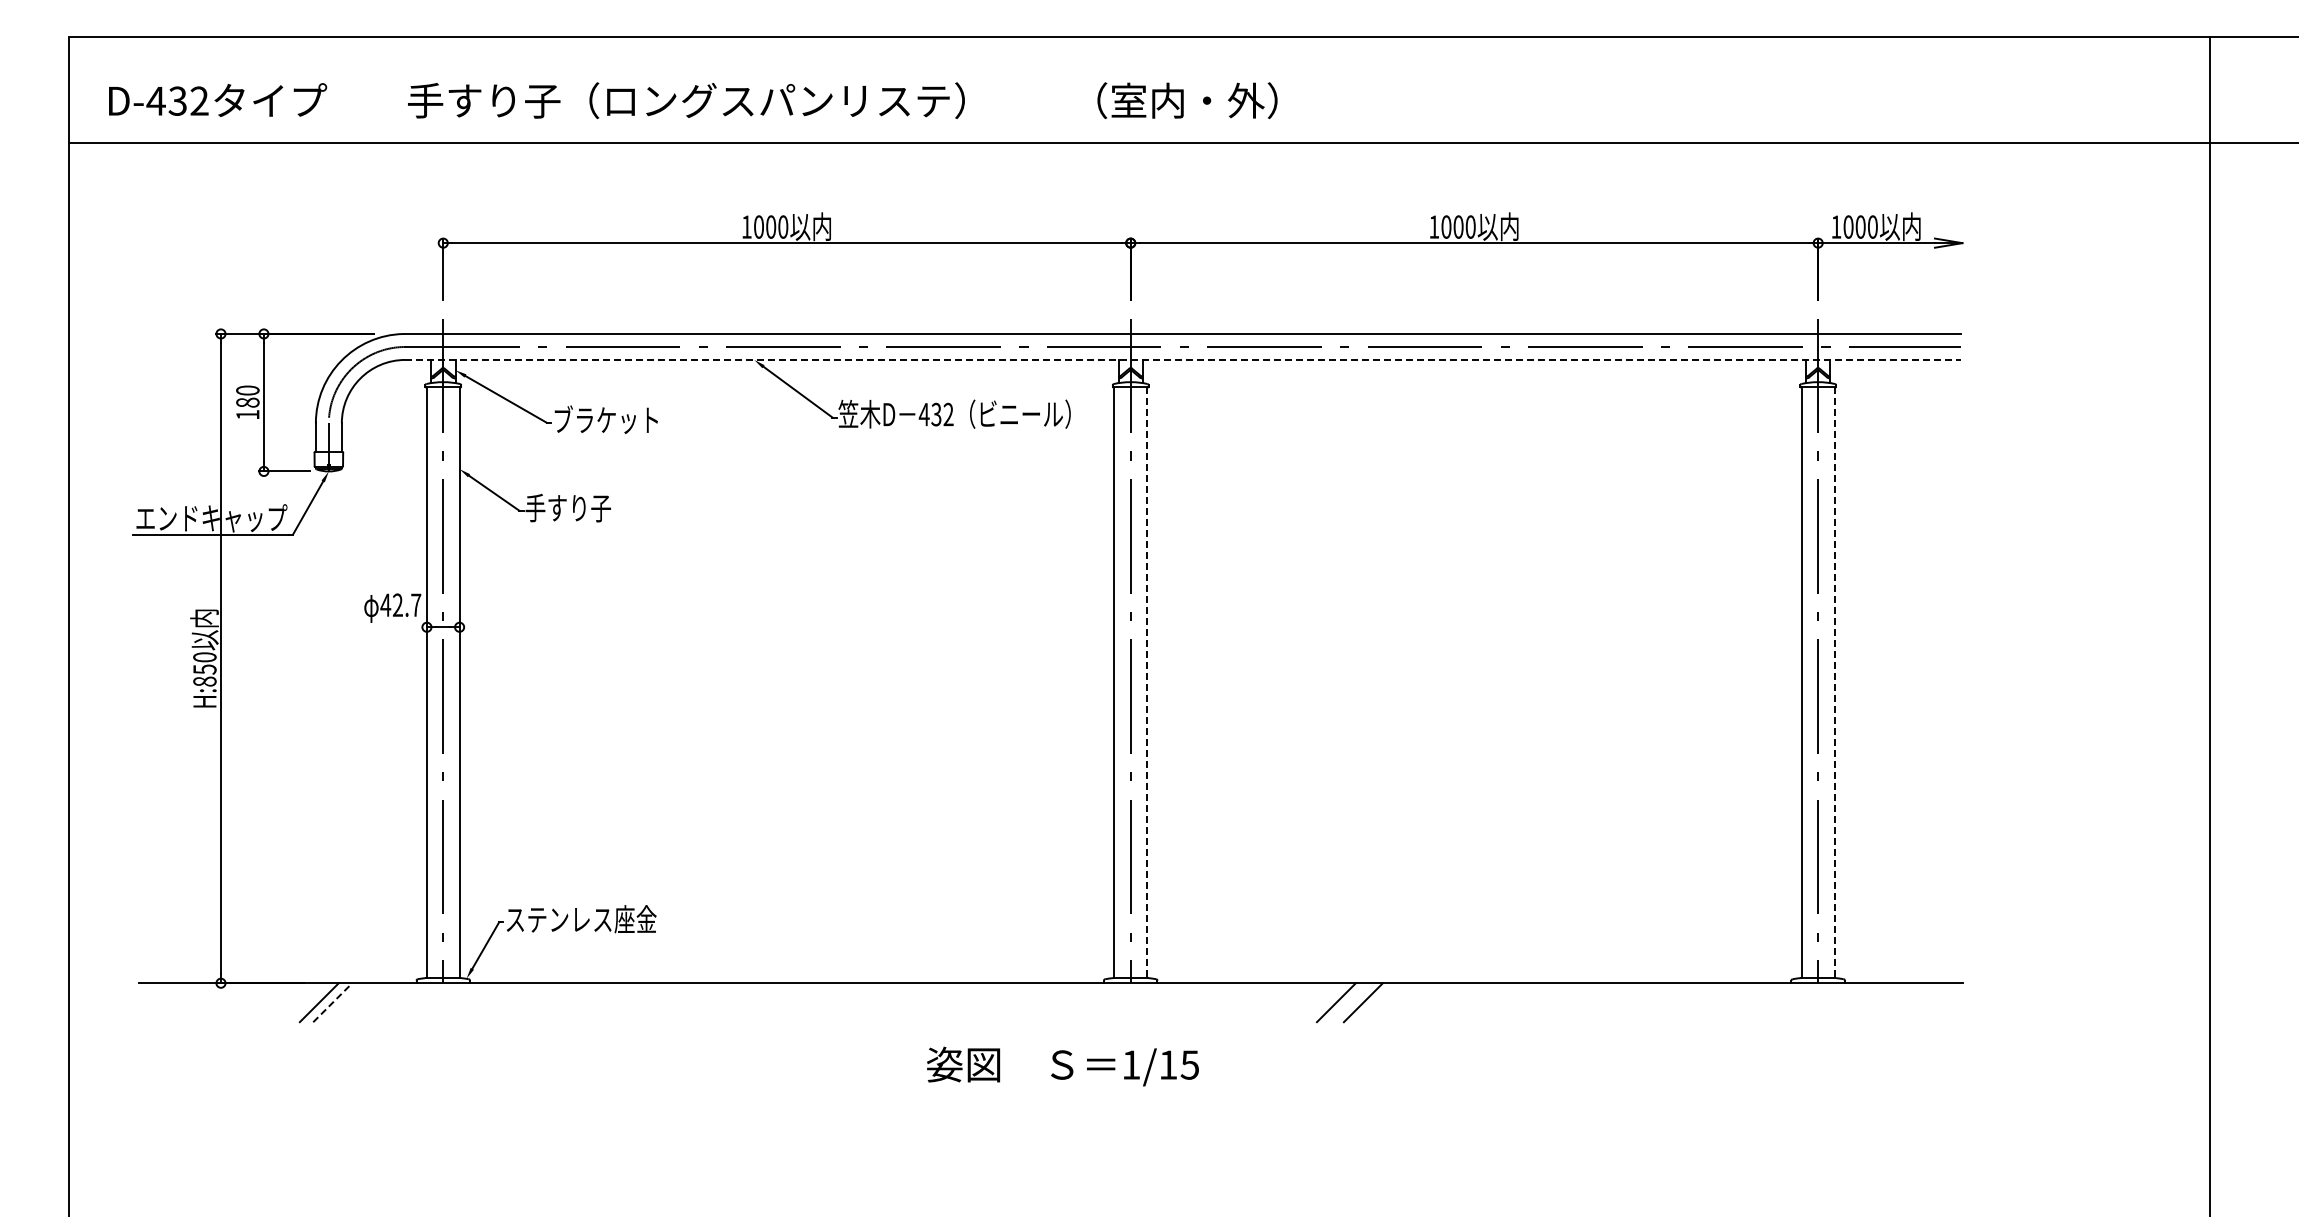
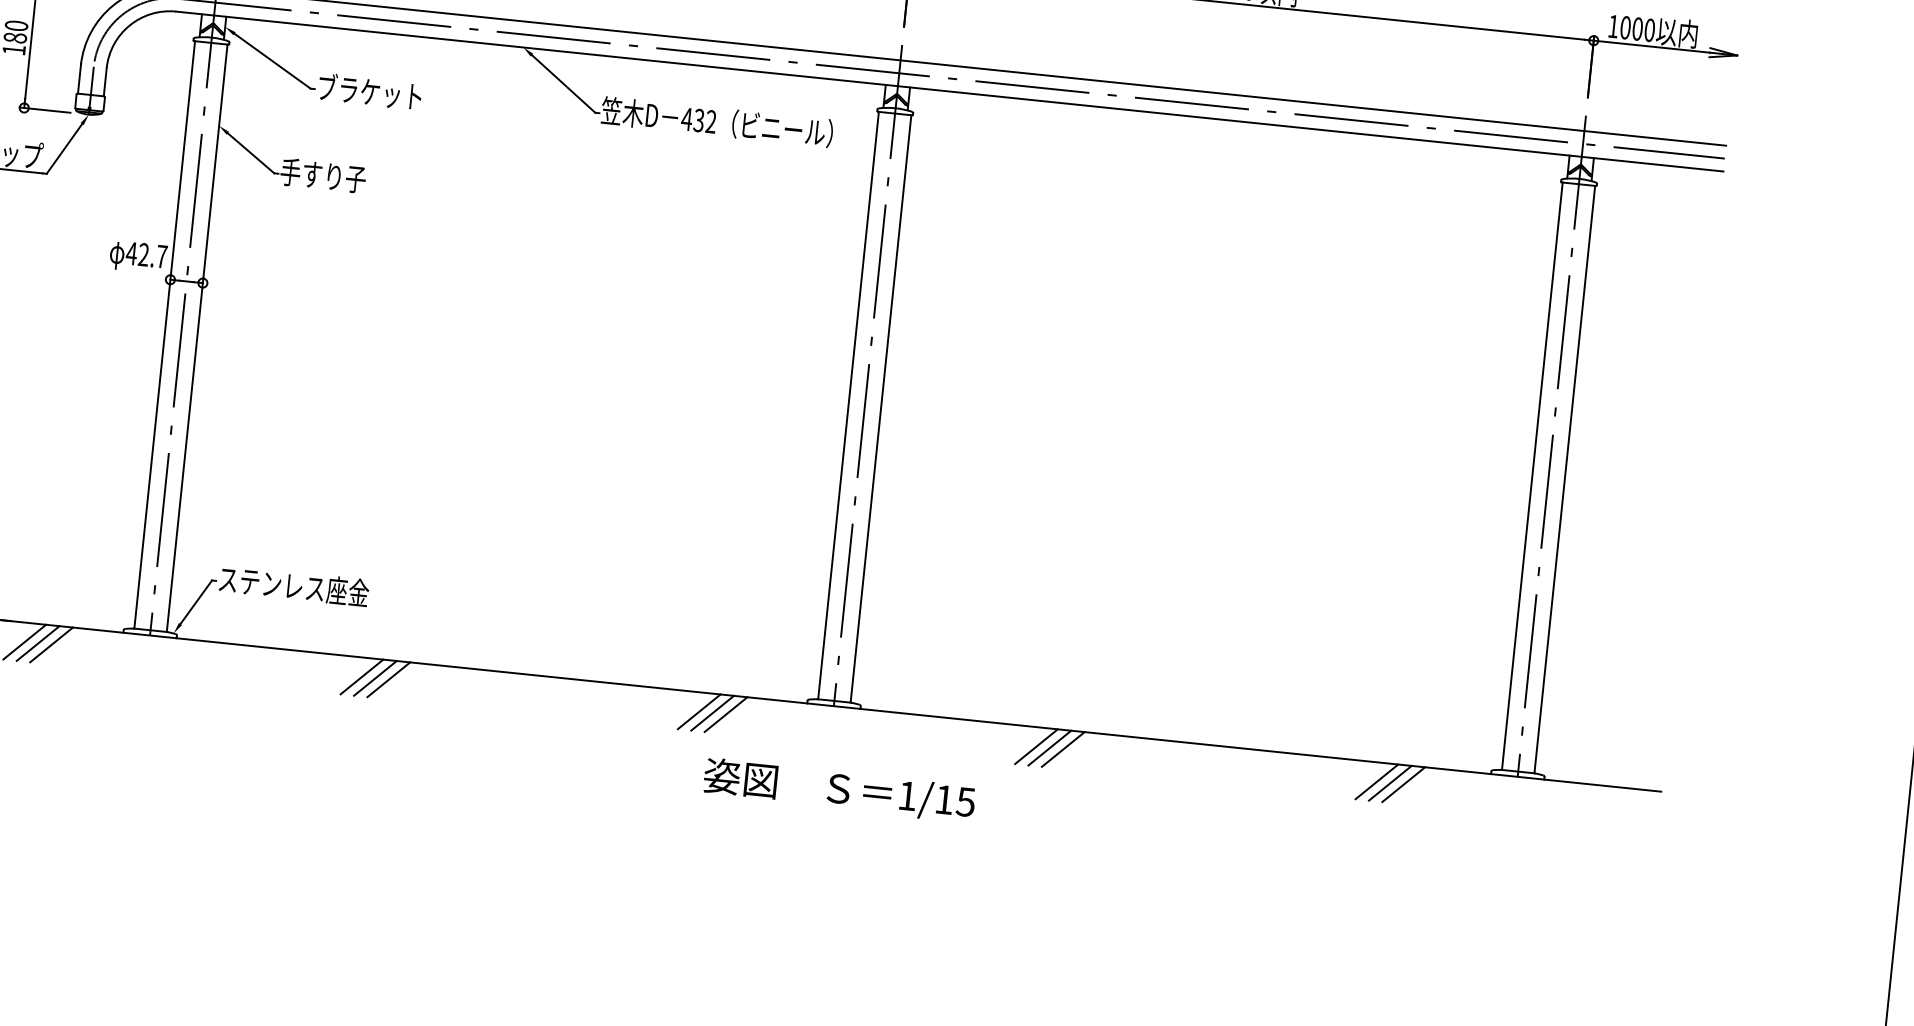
line: (1182, 359) -> (949, 91), dashed -> solid
line: (1147, 683) -> (881, 409), dashed -> solid
line: (1834, 683) -> (1564, 480), dashed -> solid
line: (332, 1002) -> (37, 643), dashed -> solid
line: (345, 1002) -> (50, 644), added
line: (657, 1002) -> (361, 676), added
line: (671, 1002) -> (375, 678), added
line: (684, 1002) -> (388, 679), added
line: (996, 1002) -> (698, 711), added
line: (1010, 1002) -> (712, 712), added
line: (1023, 1002) -> (725, 714), added
line: (1349, 1002) -> (1049, 747), added
line: (1678, 1002) -> (1376, 781), added
line: (1691, 1002) -> (1389, 782), added
line: (1705, 1002) -> (1403, 784), added
text: (1062, 1066) -> (839, 790), moved

